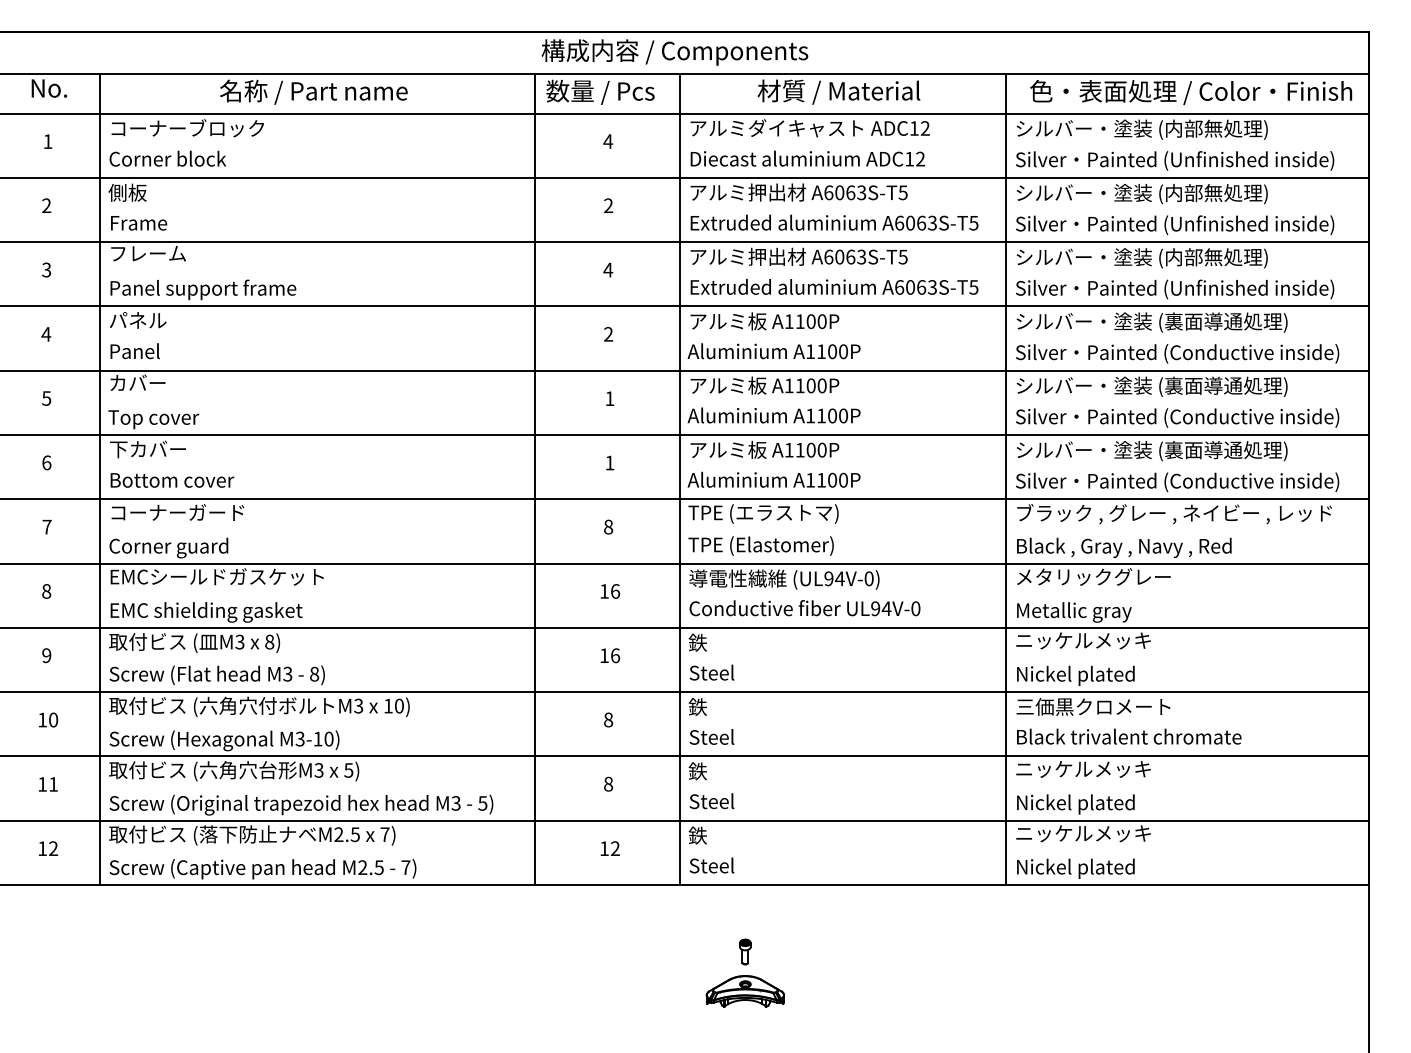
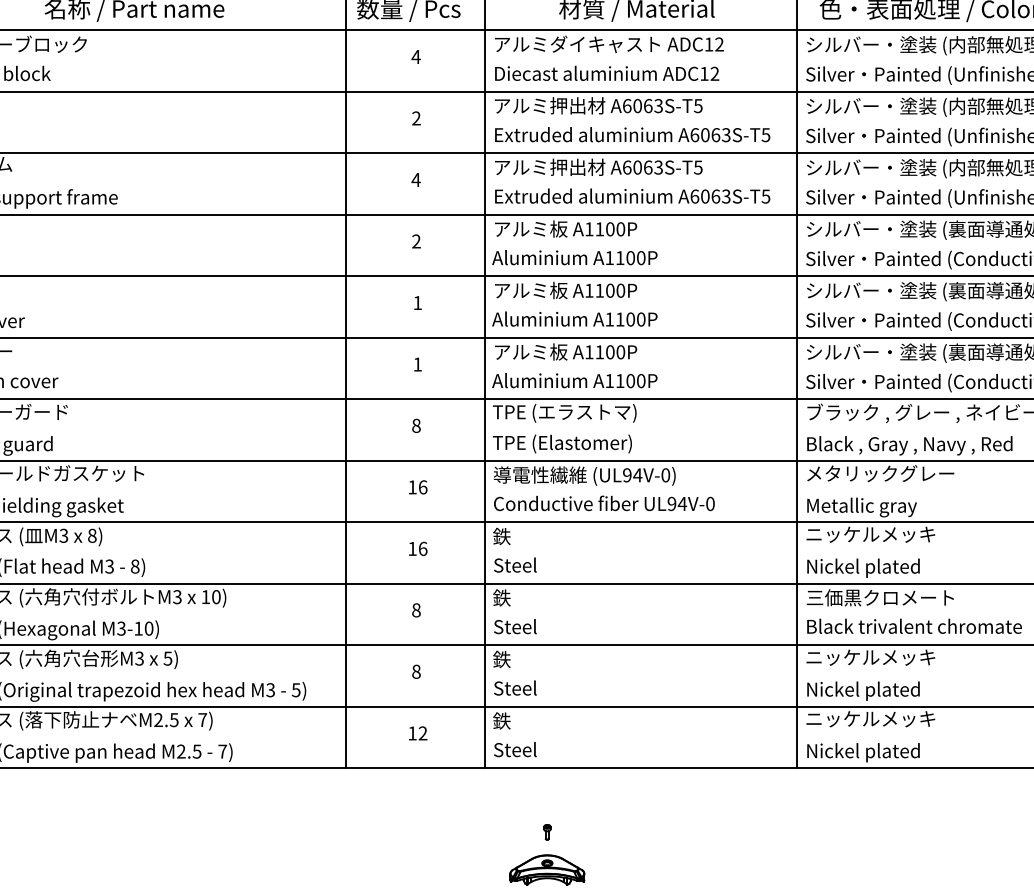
part: (745, 951) -> (547, 831), size x0.62

